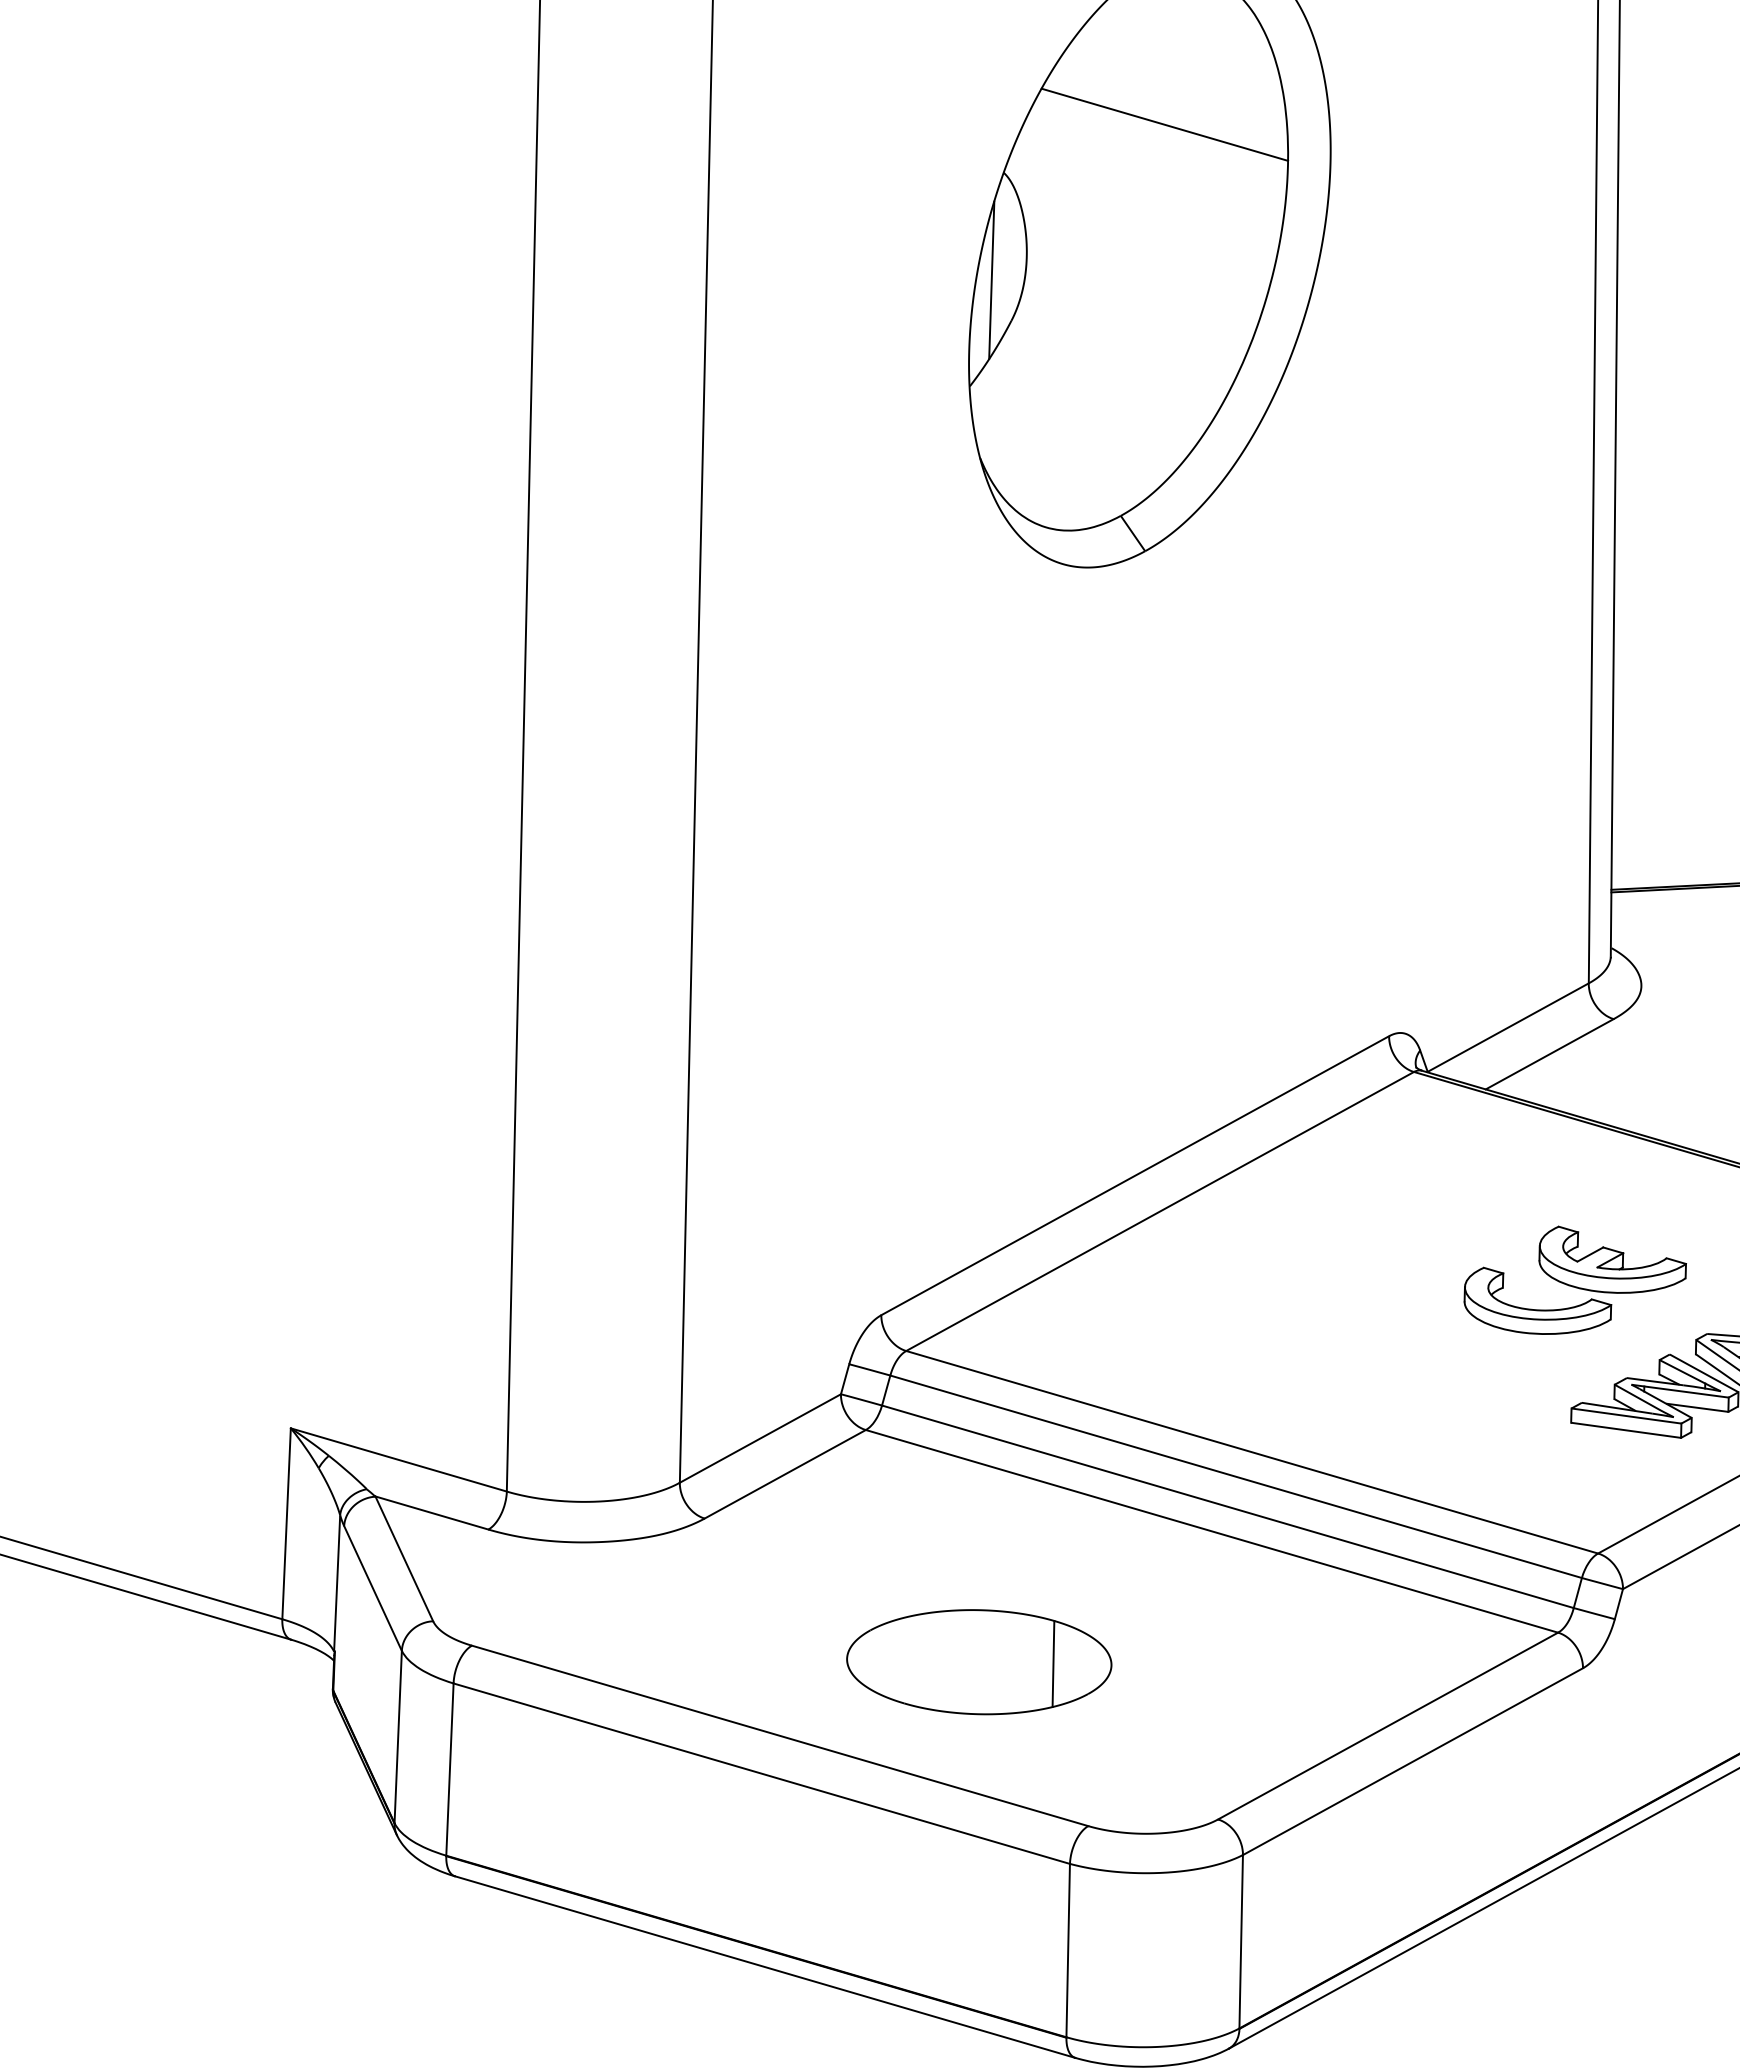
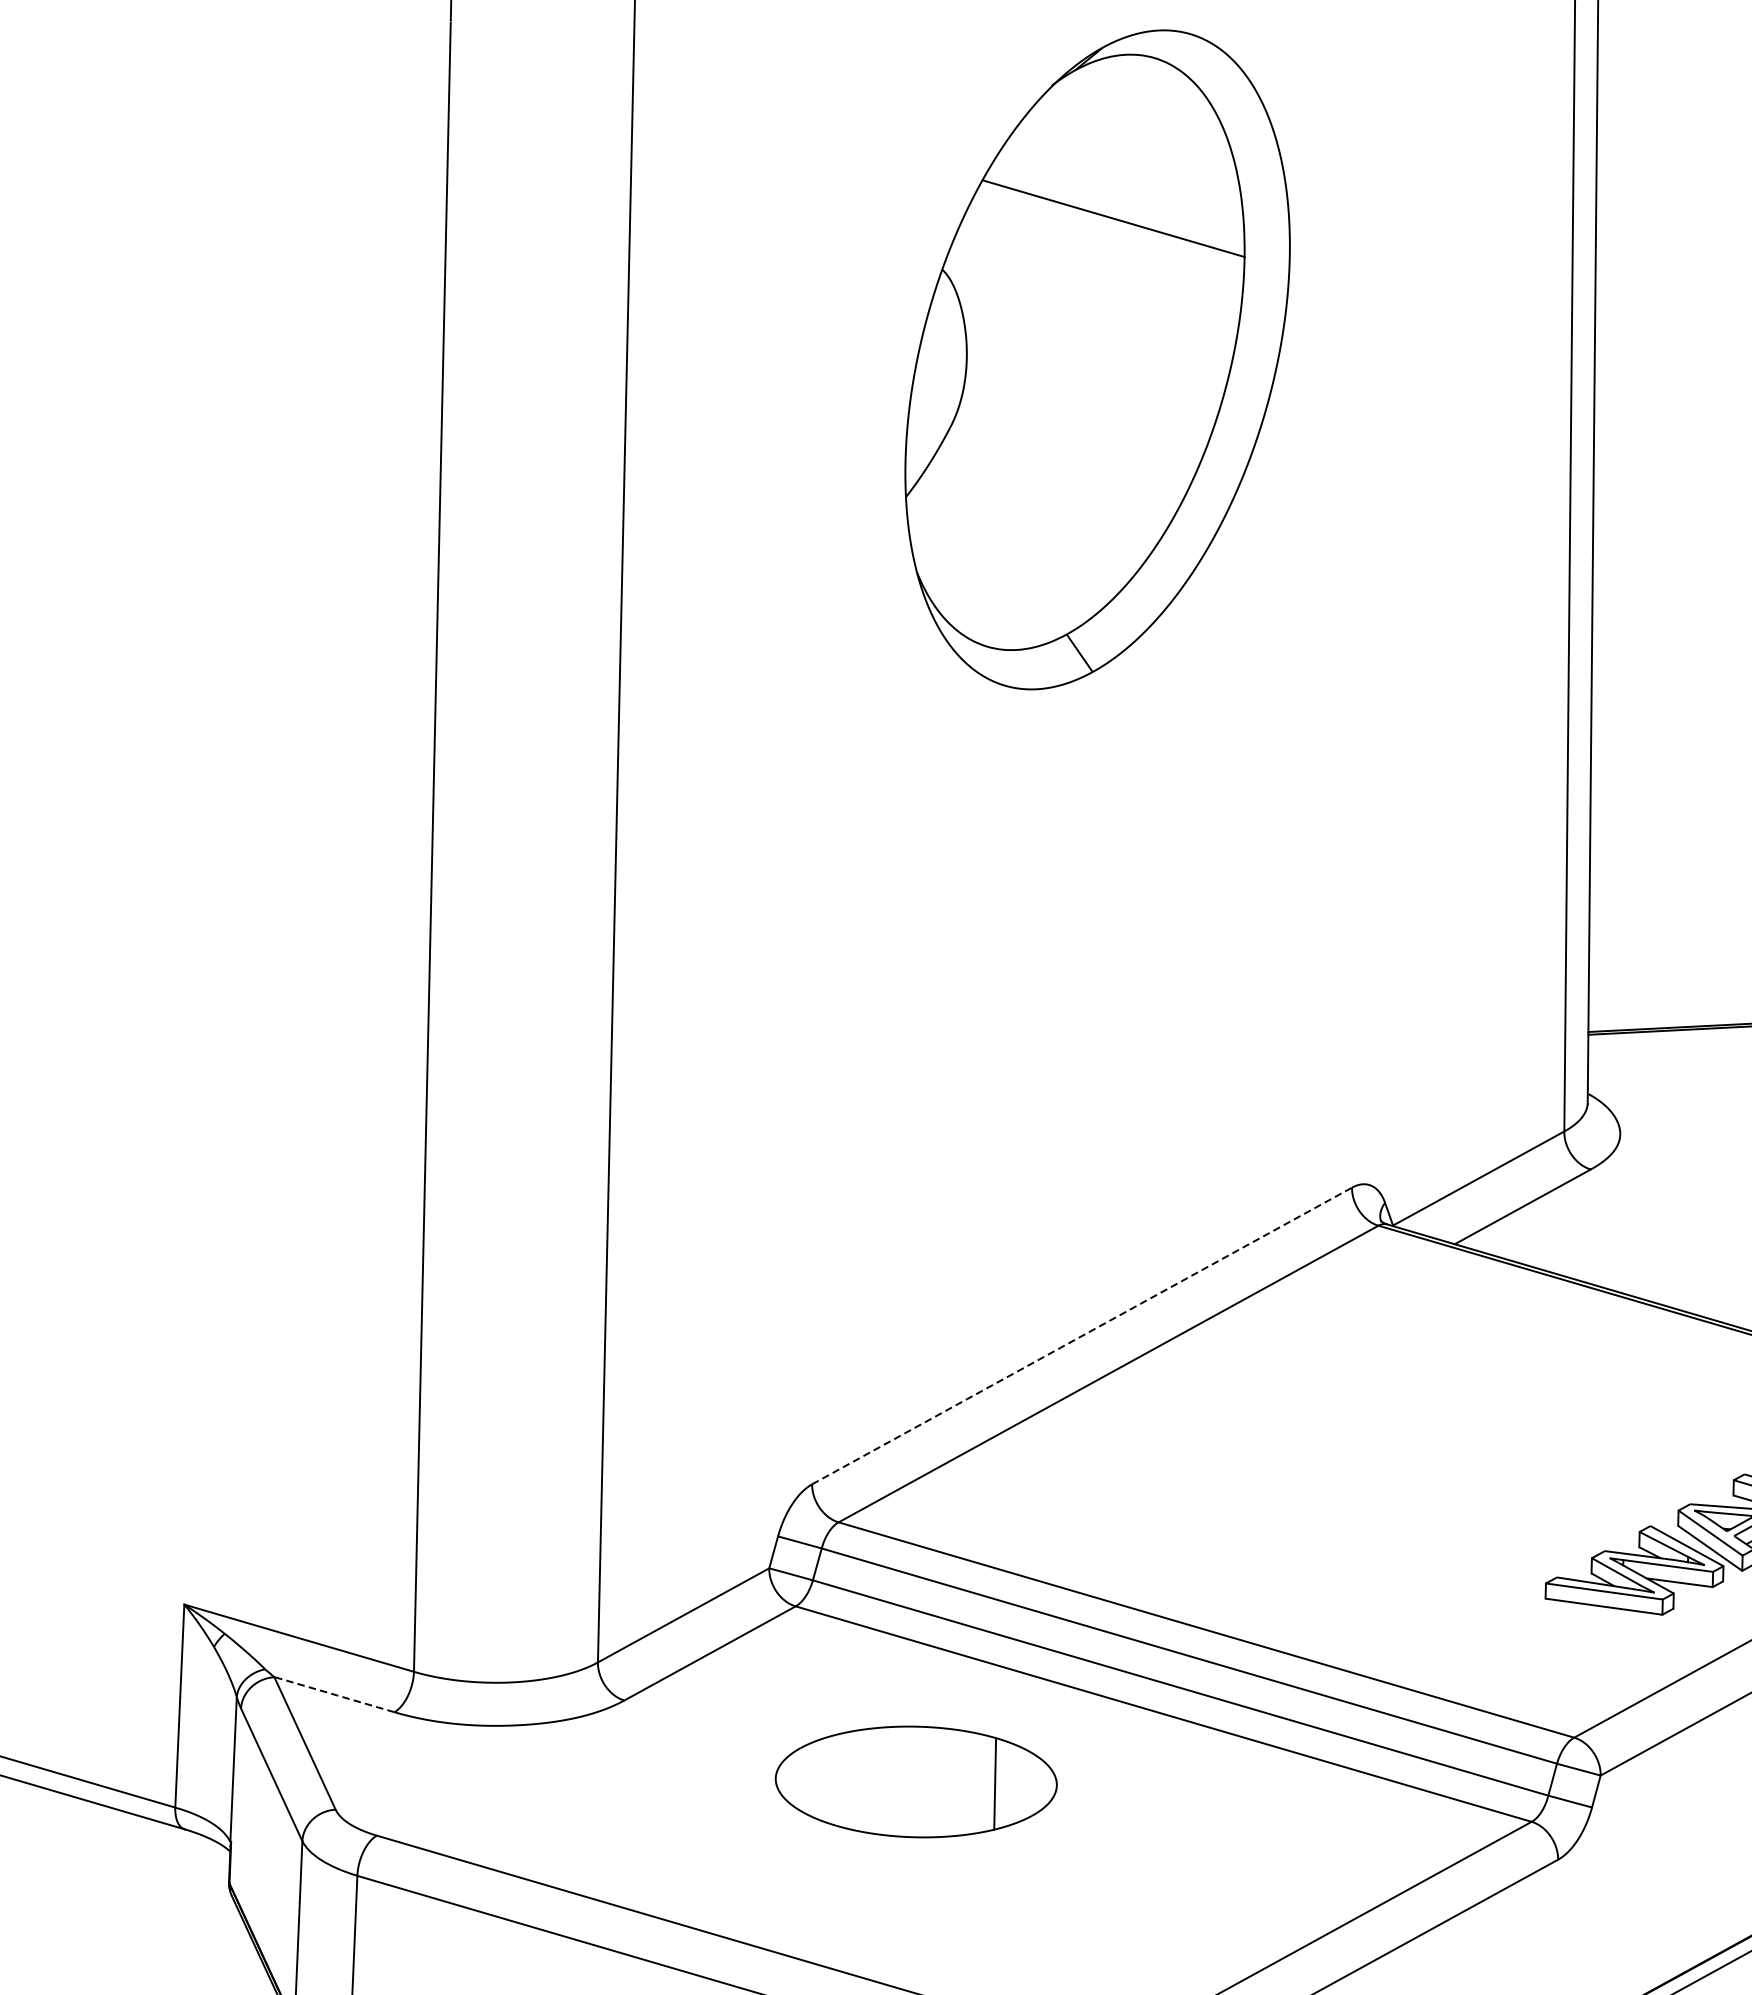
line: (991, 279) -> (929, 383), removed
line: (1135, 1175) -> (1082, 1335), solid -> dashed
part: (1574, 1279) -> (1549, 1446), removed
line: (431, 1513) -> (333, 1695), solid -> dashed
part: (979, 1662) -> (916, 1782), moved

